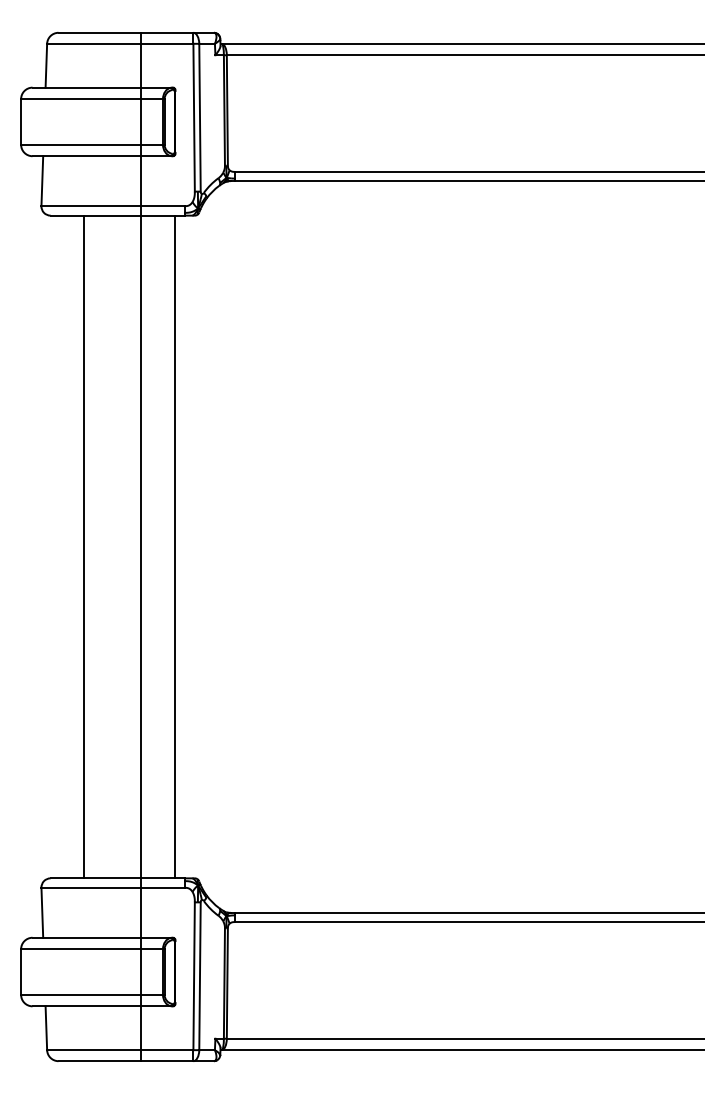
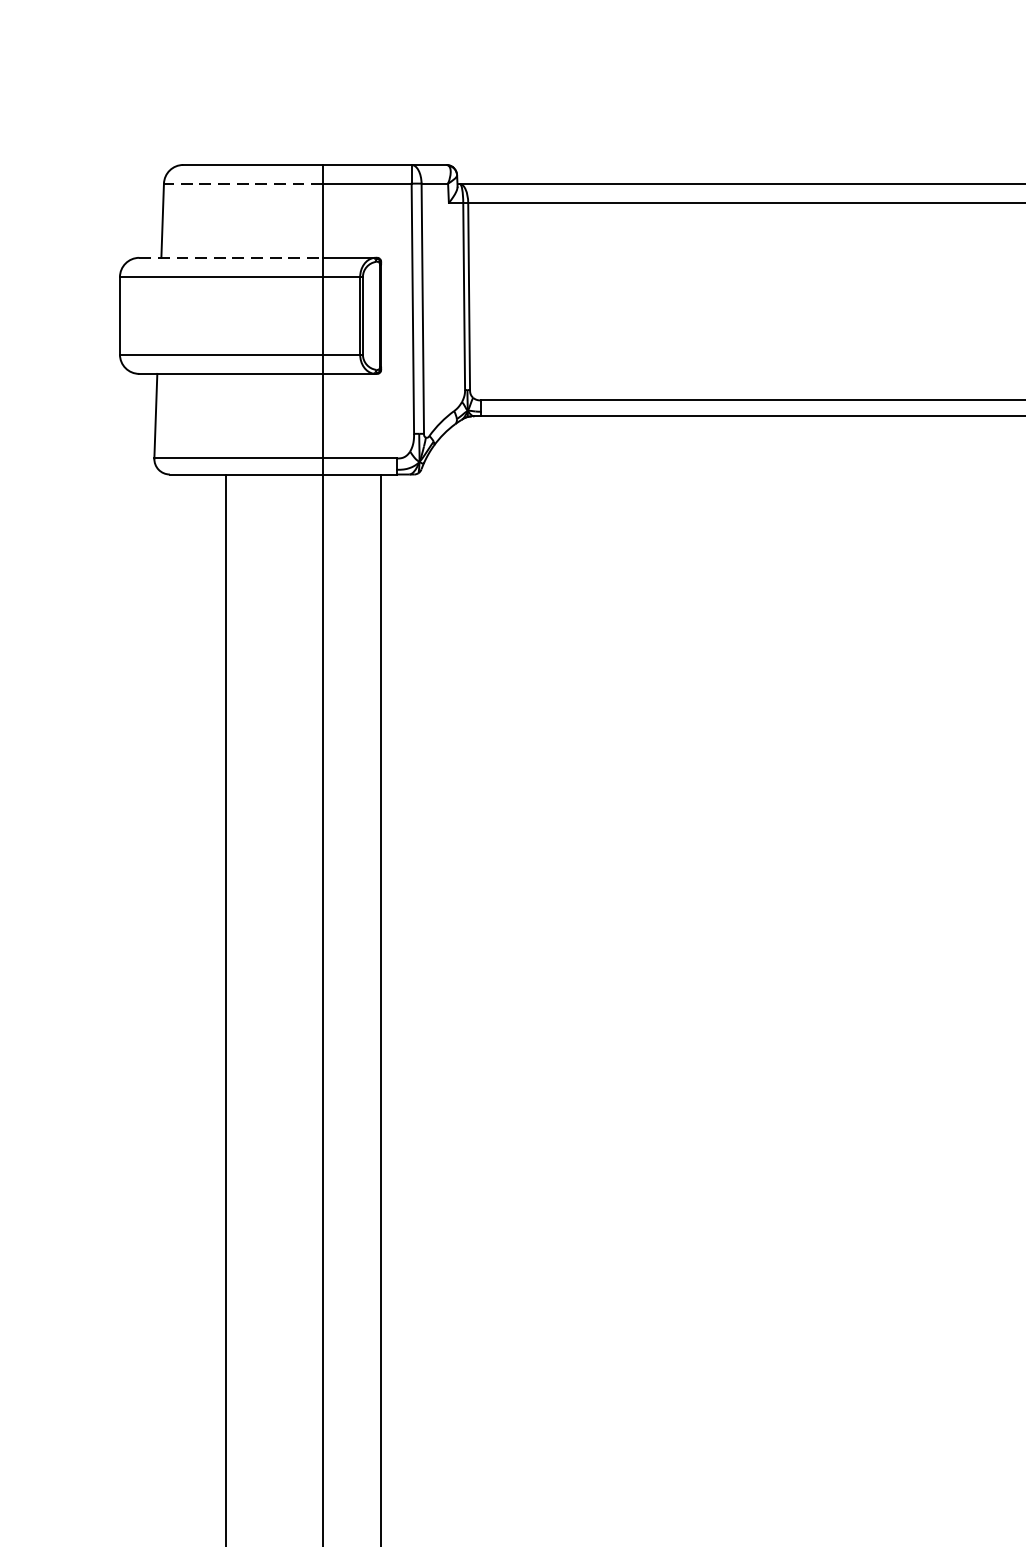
line: (94, 43) -> (244, 183), solid -> dashed
line: (87, 87) -> (232, 257), solid -> dashed

